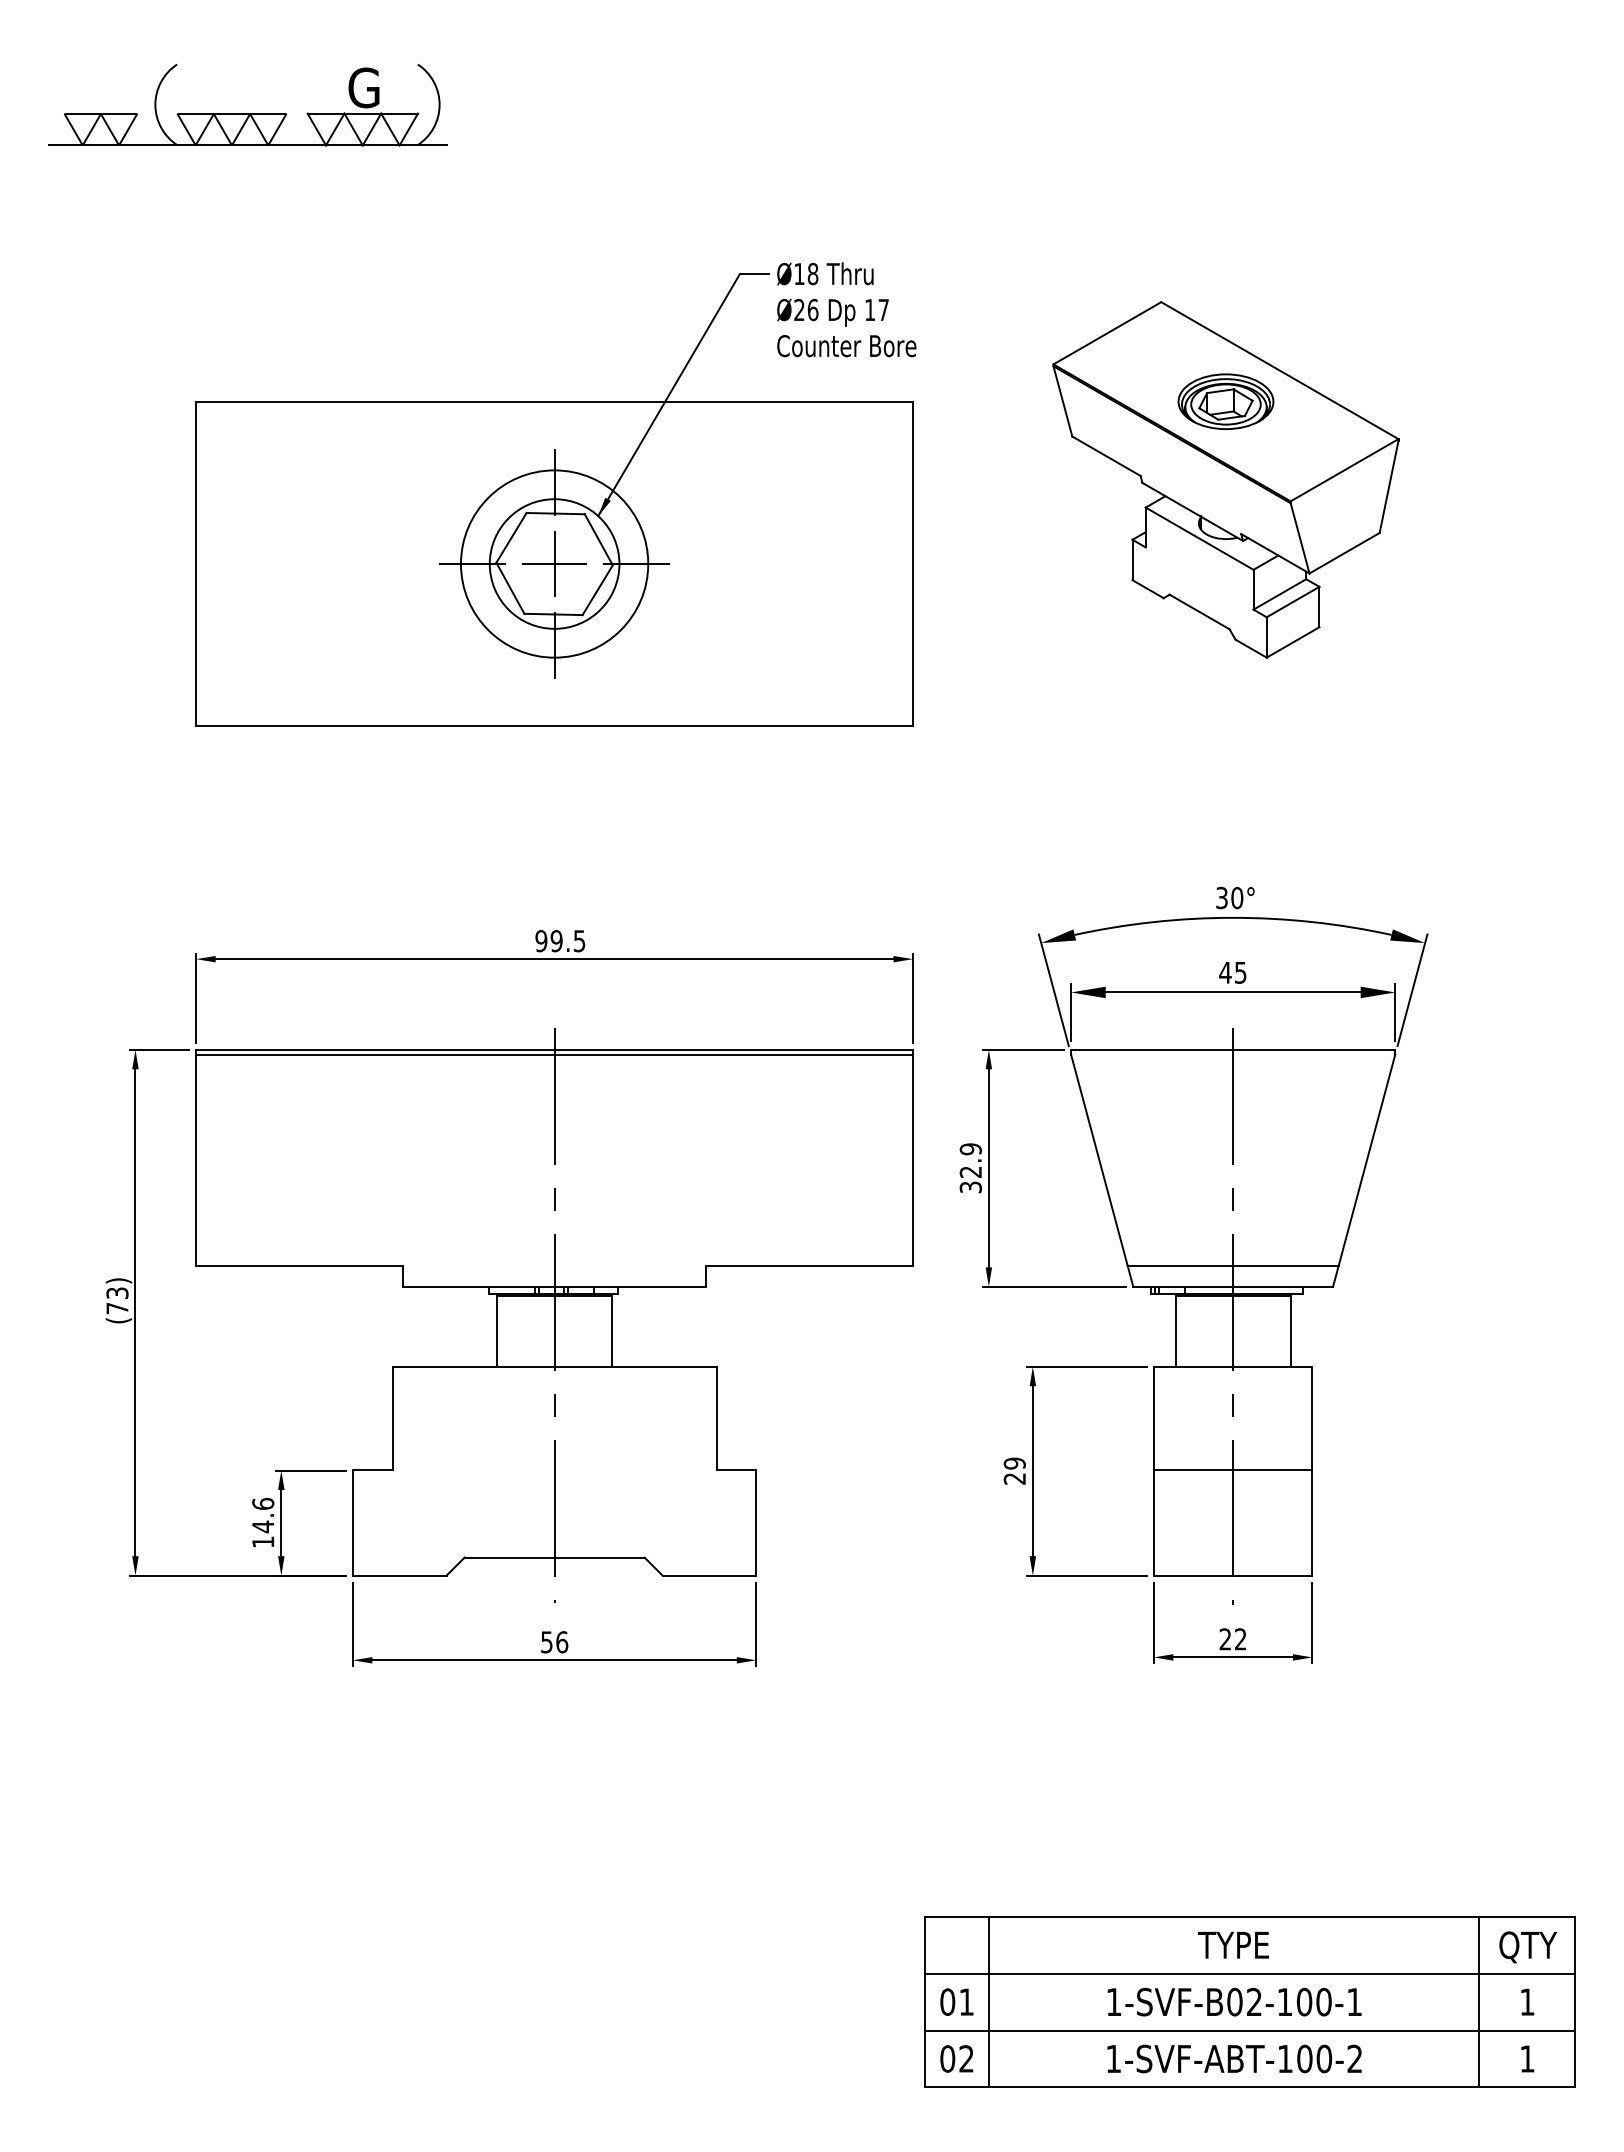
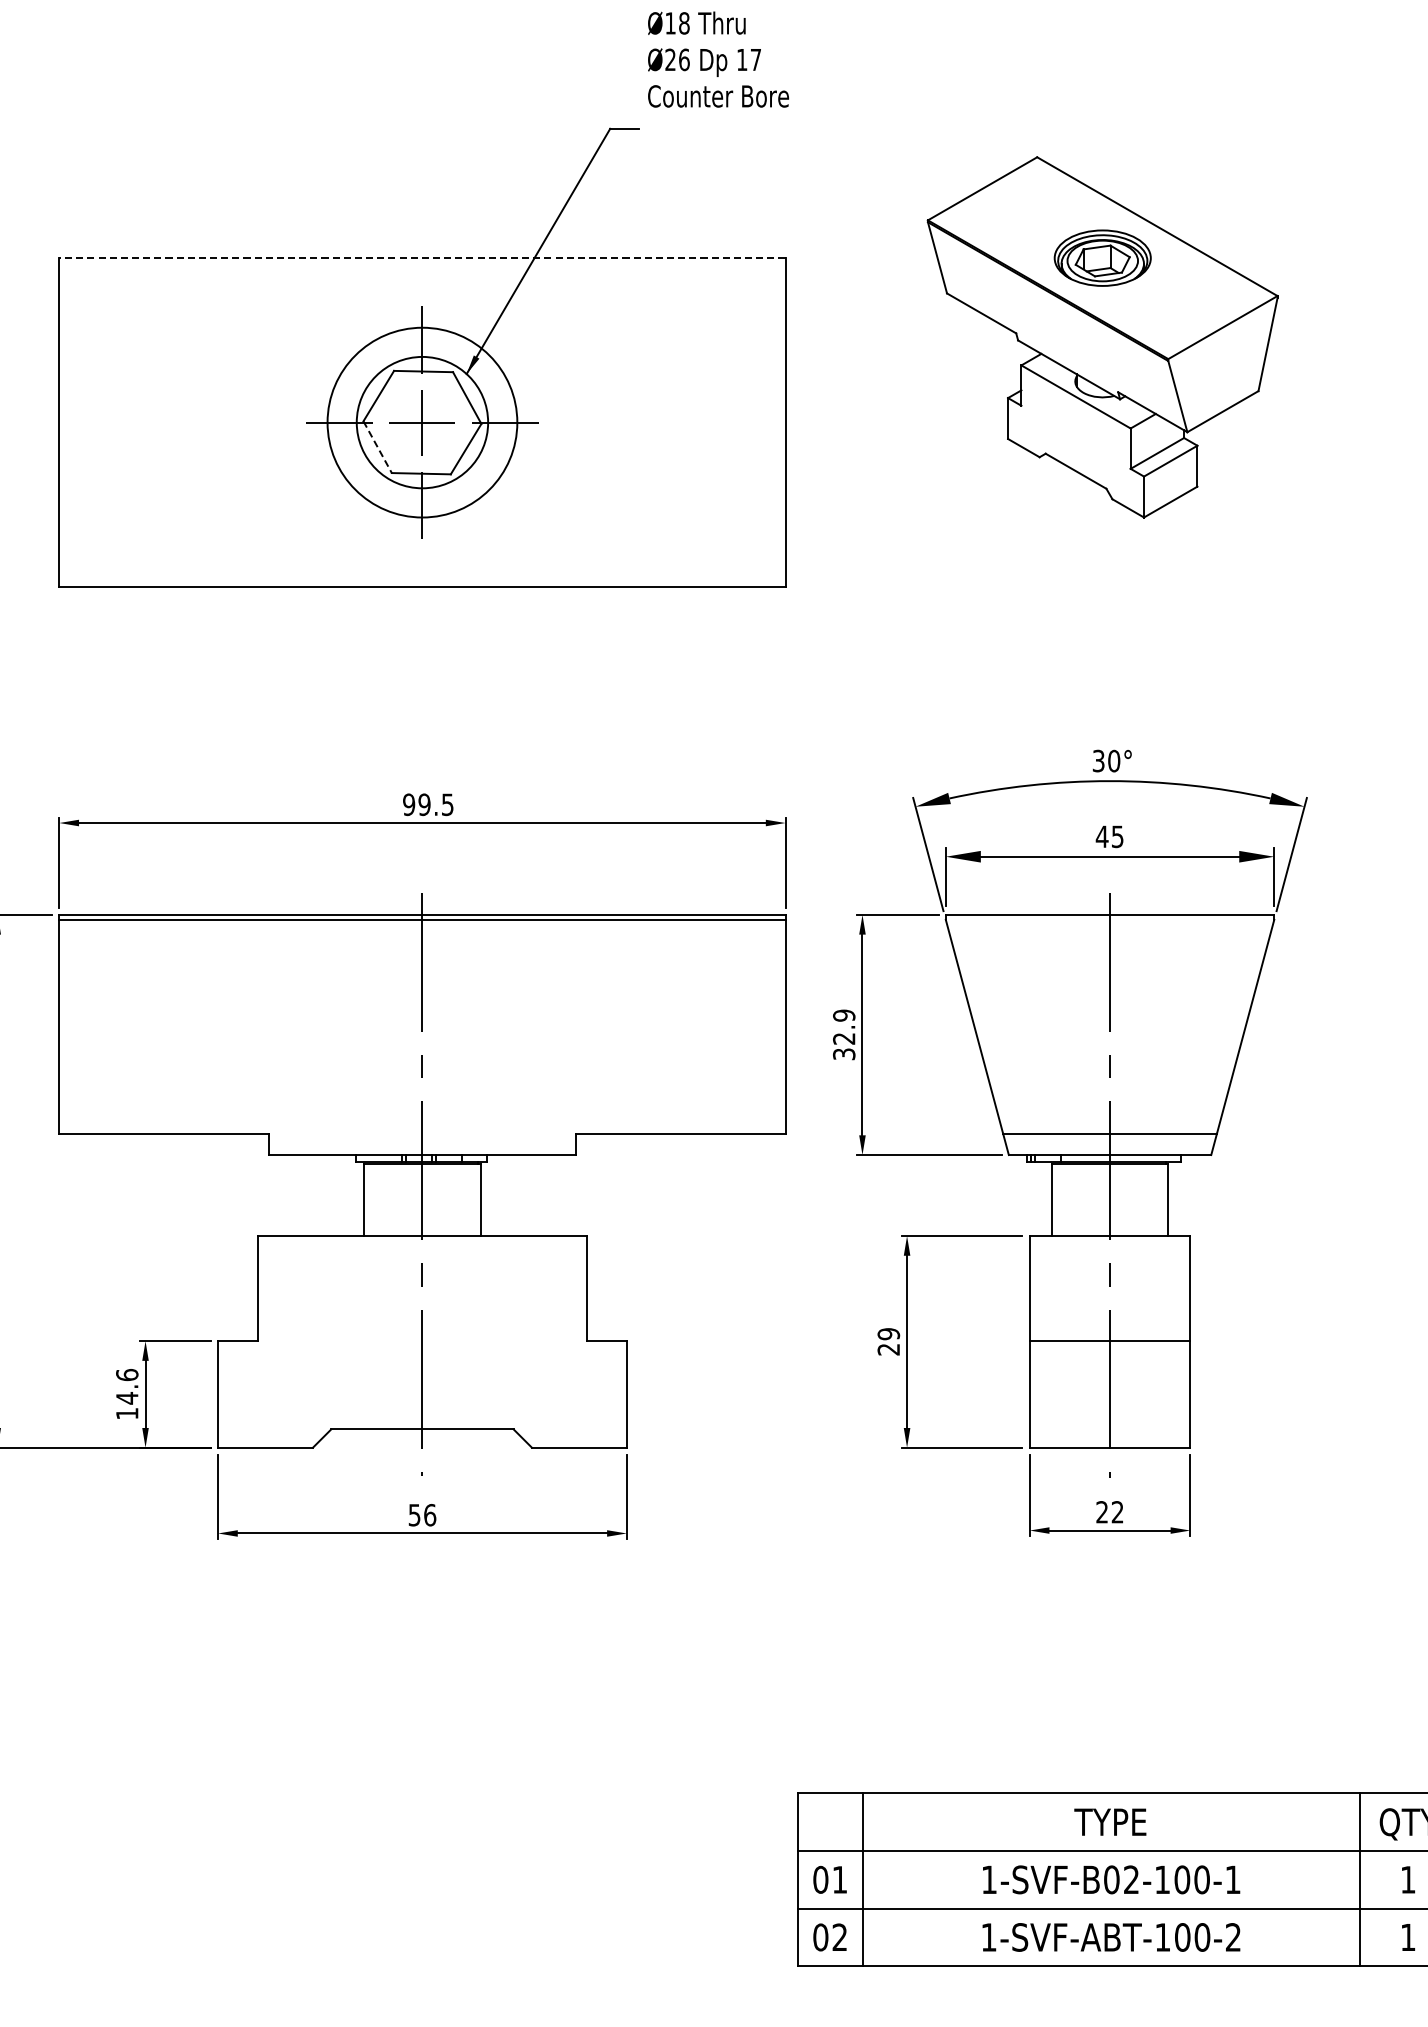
text: (846, 309) -> (718, 59), moved
line: (554, 401) -> (422, 257), solid -> dashed
line: (510, 588) -> (377, 447), solid -> dashed

